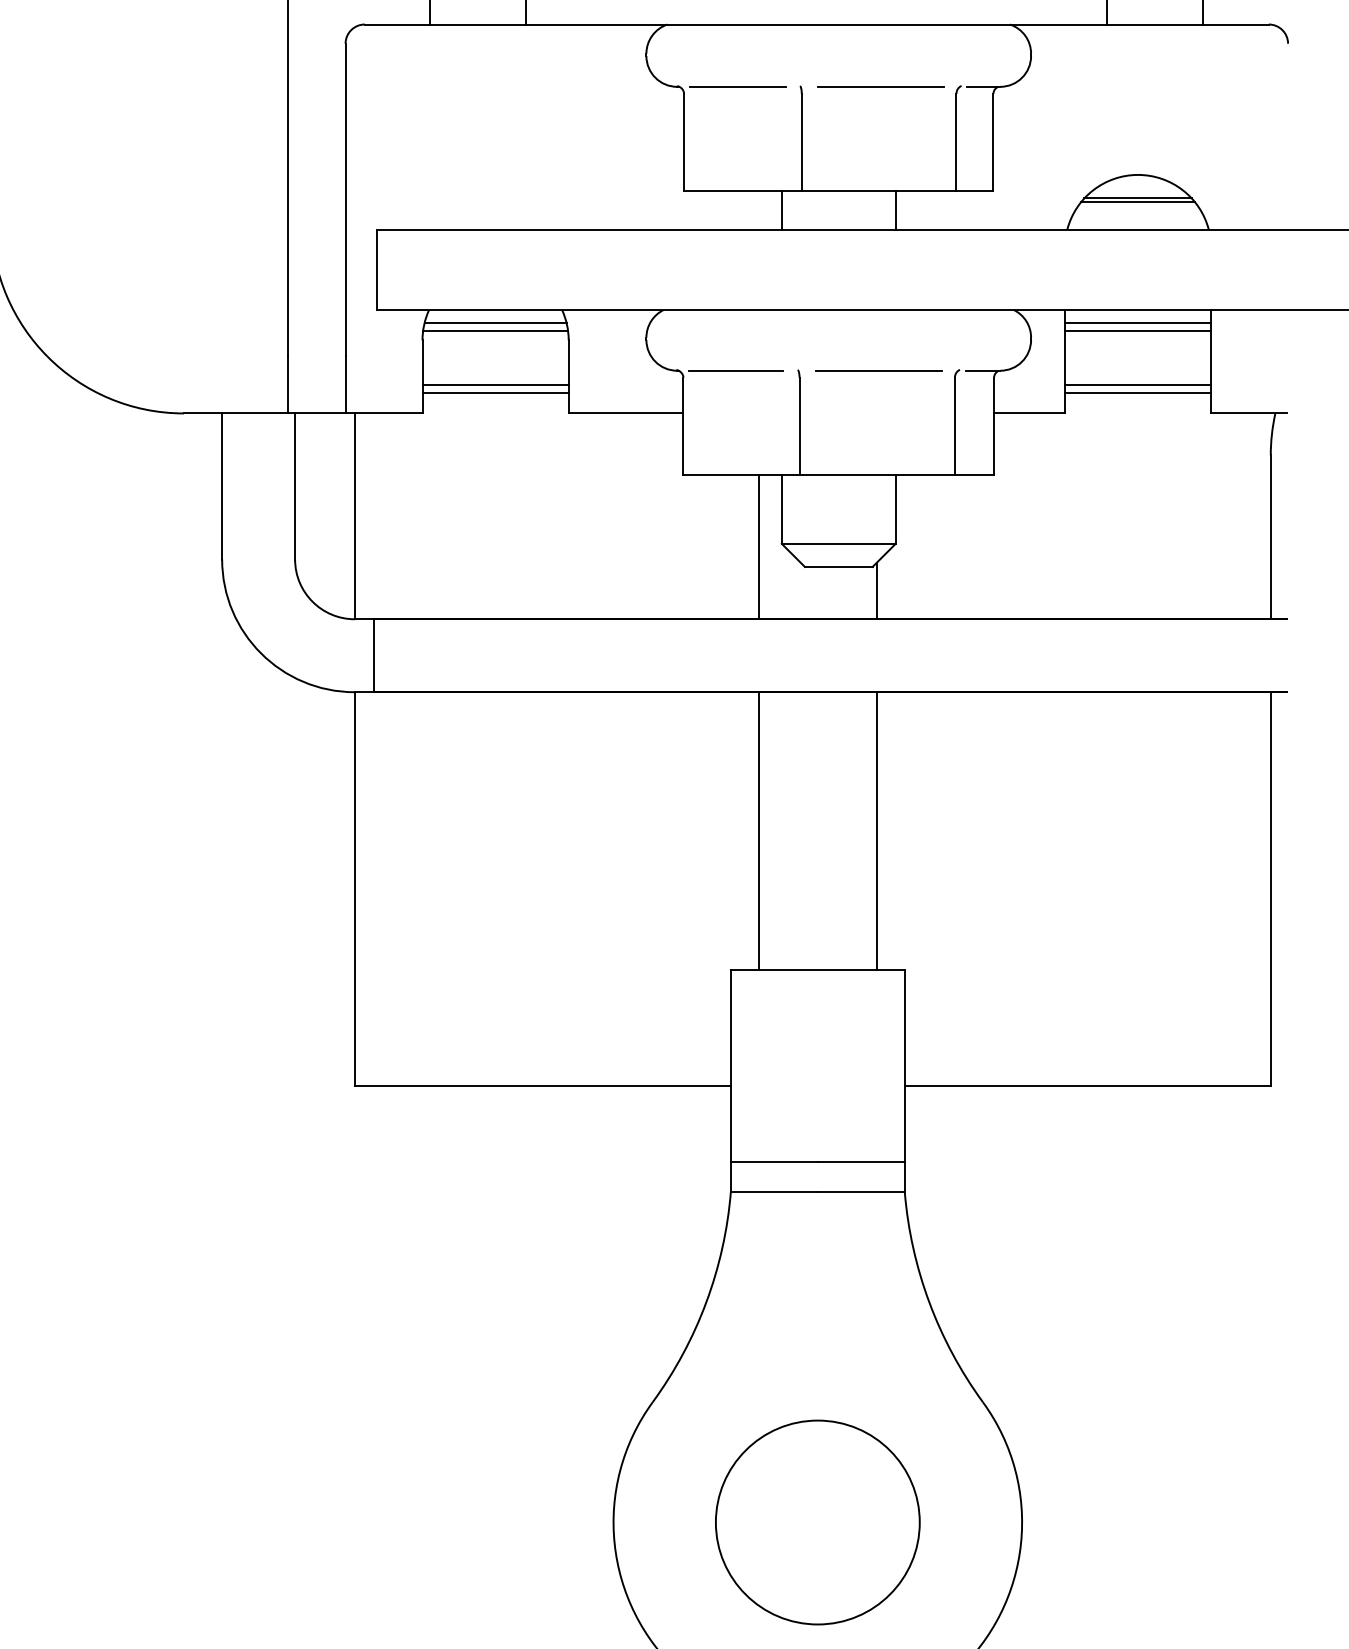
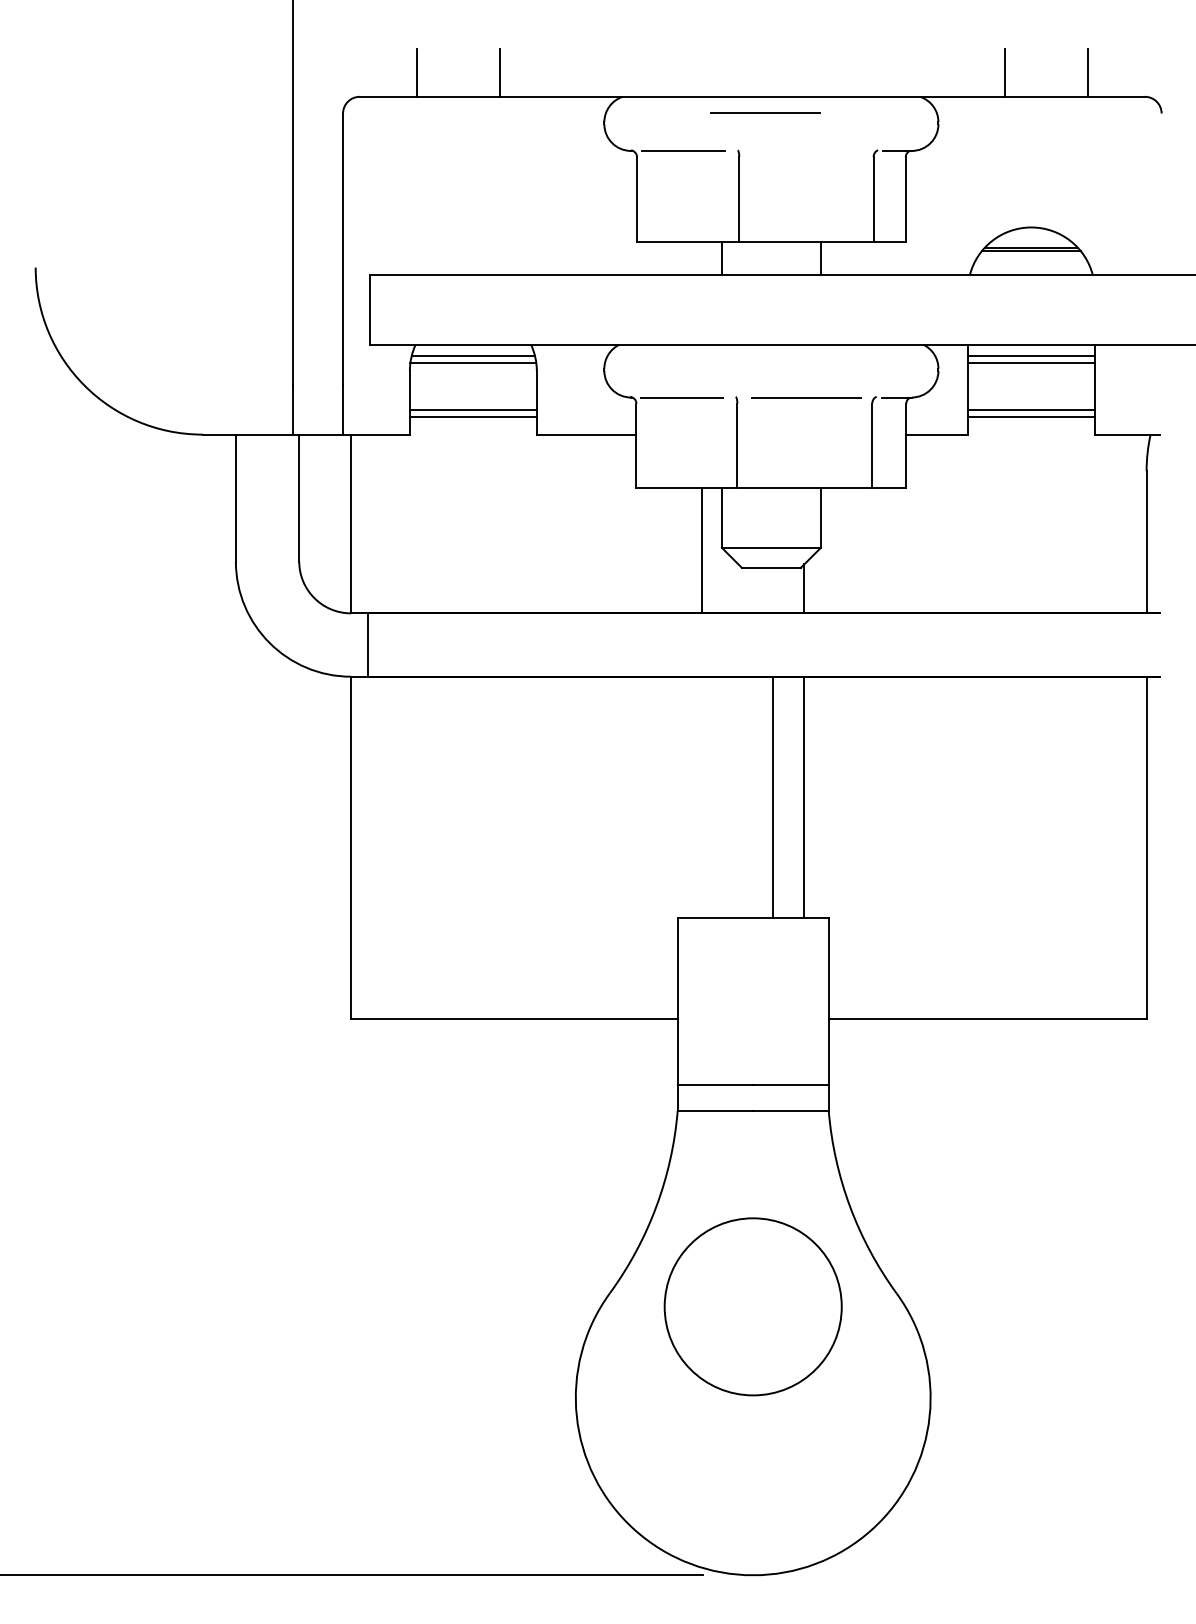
line: (881, 86) -> (765, 112), moved
line: (759, 831) -> (773, 797), moved
circle: (816, 1522) -> (752, 1306), moved

